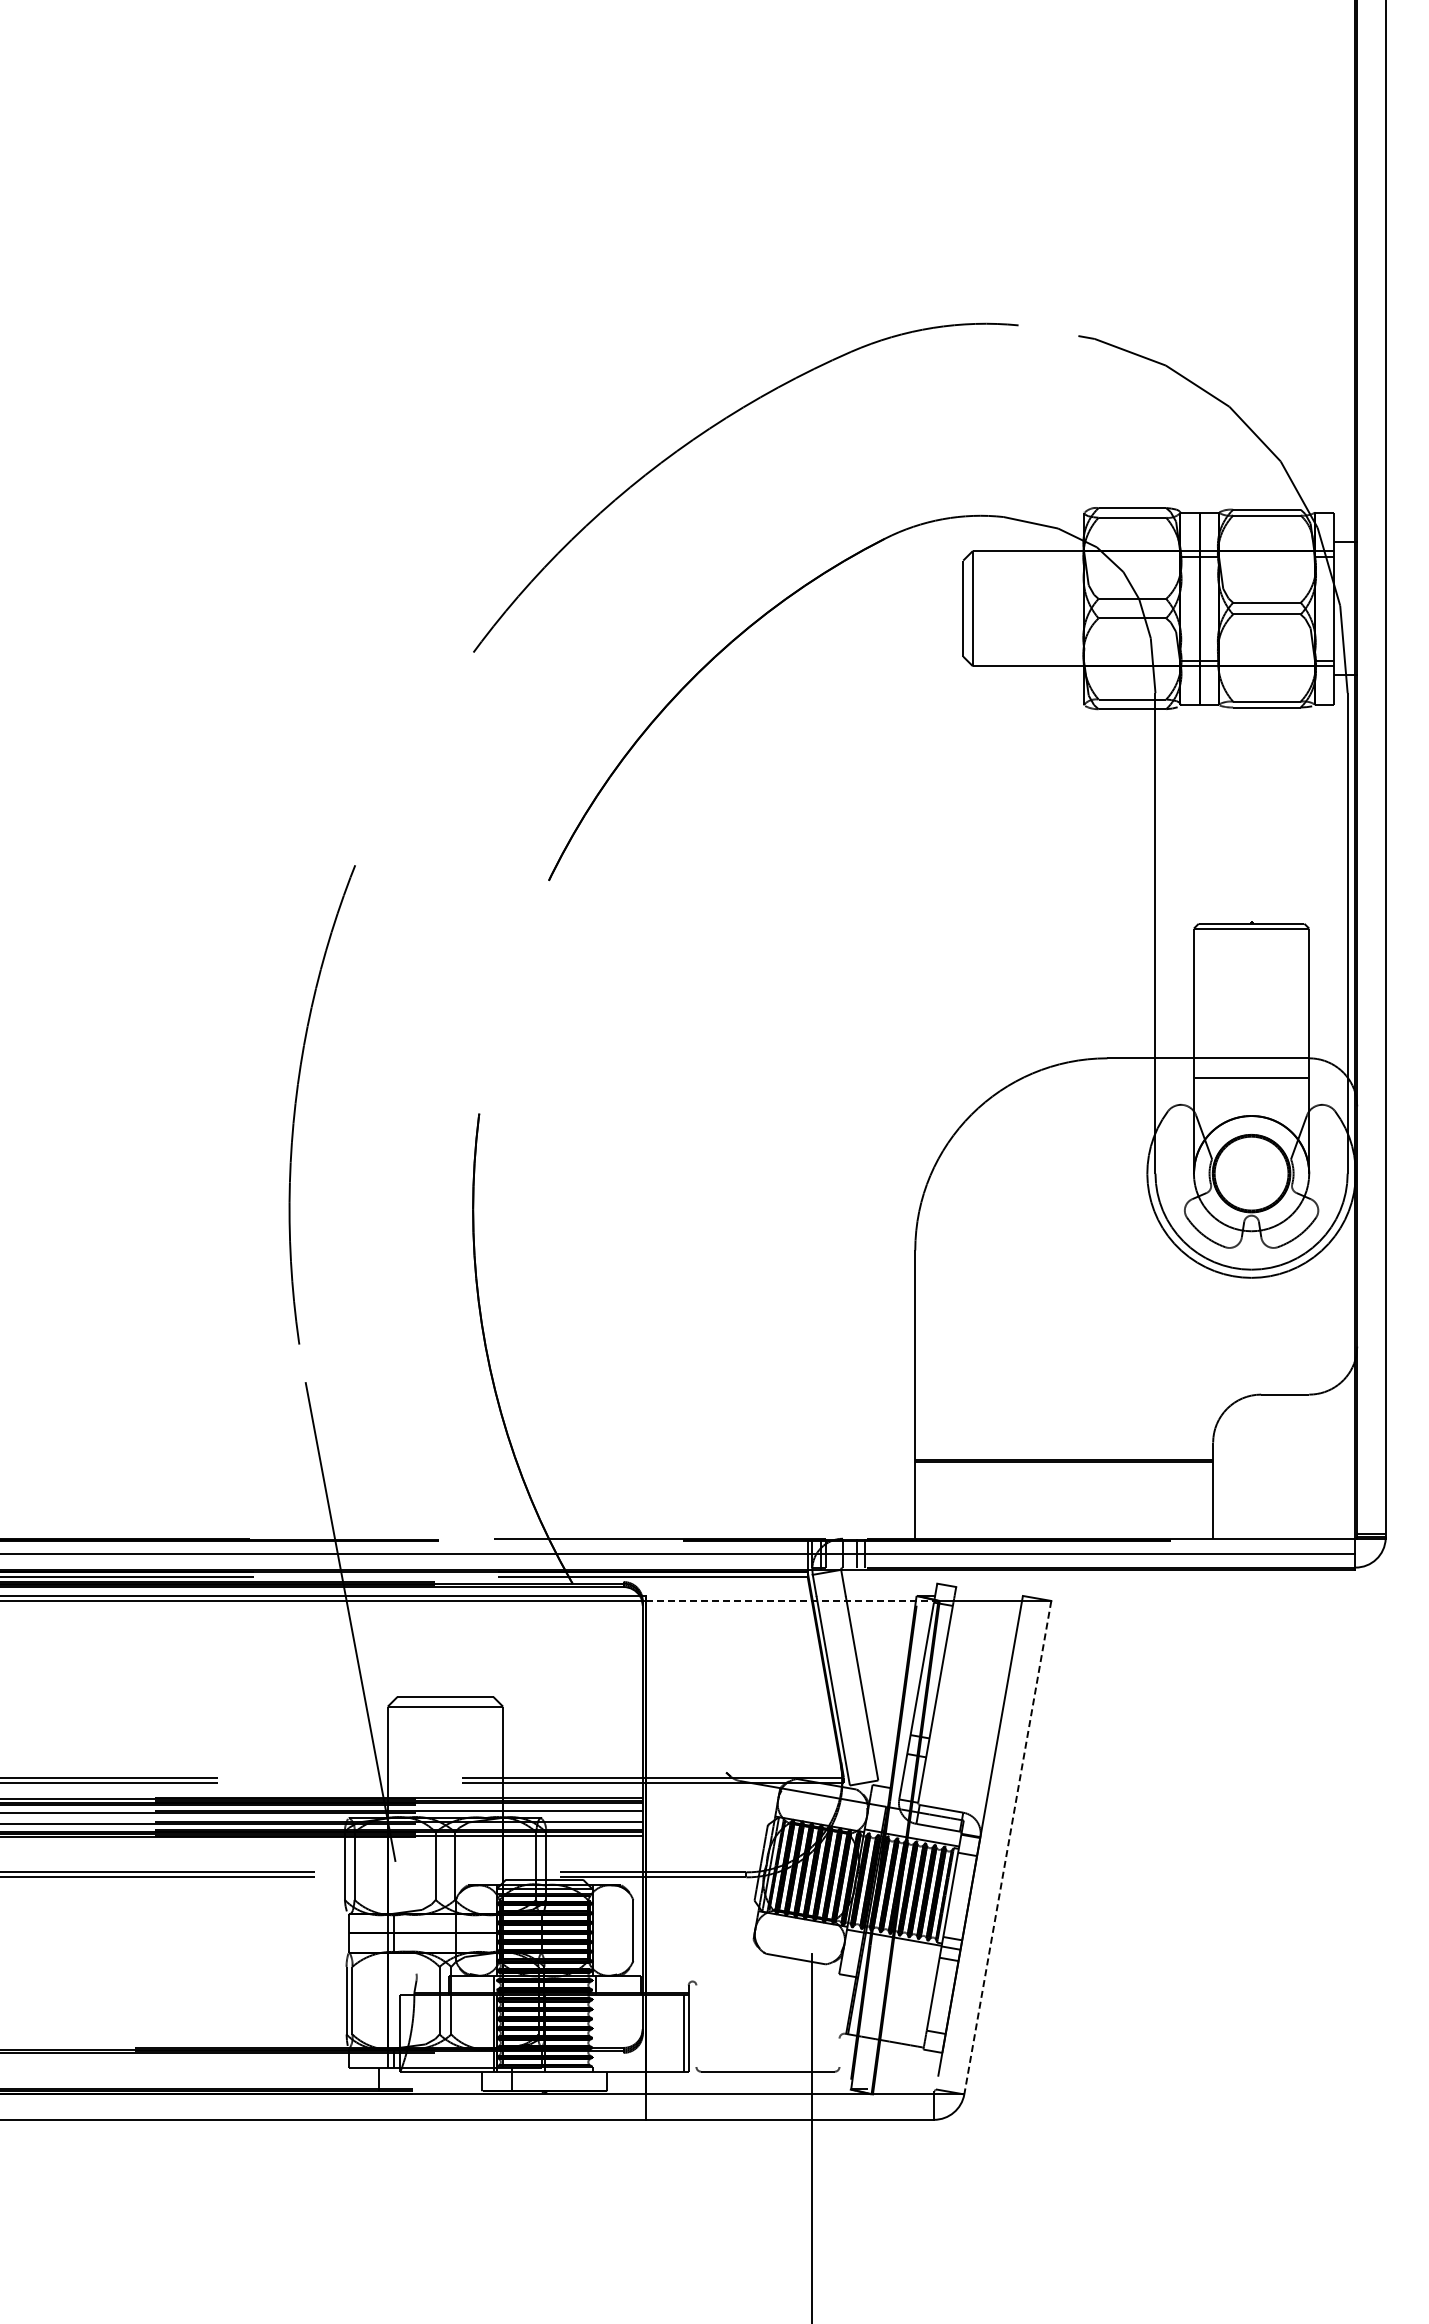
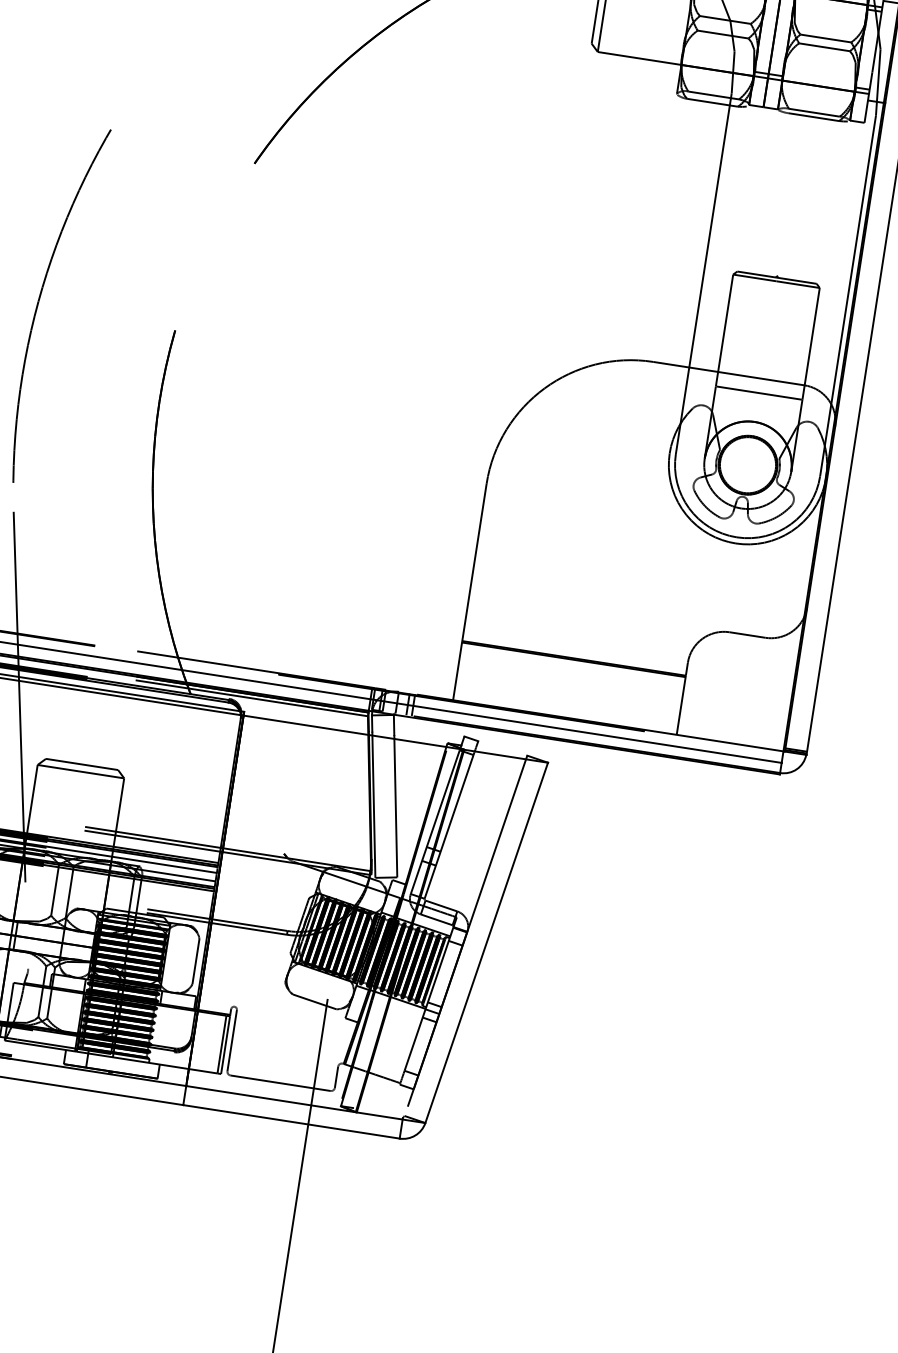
line: (792, 1600) -> (353, 732), dashed -> solid
line: (1007, 1847) -> (486, 942), dashed -> solid
line: (696, 2025) -> (232, 1040), added
line: (839, 2052) -> (336, 1077), added

